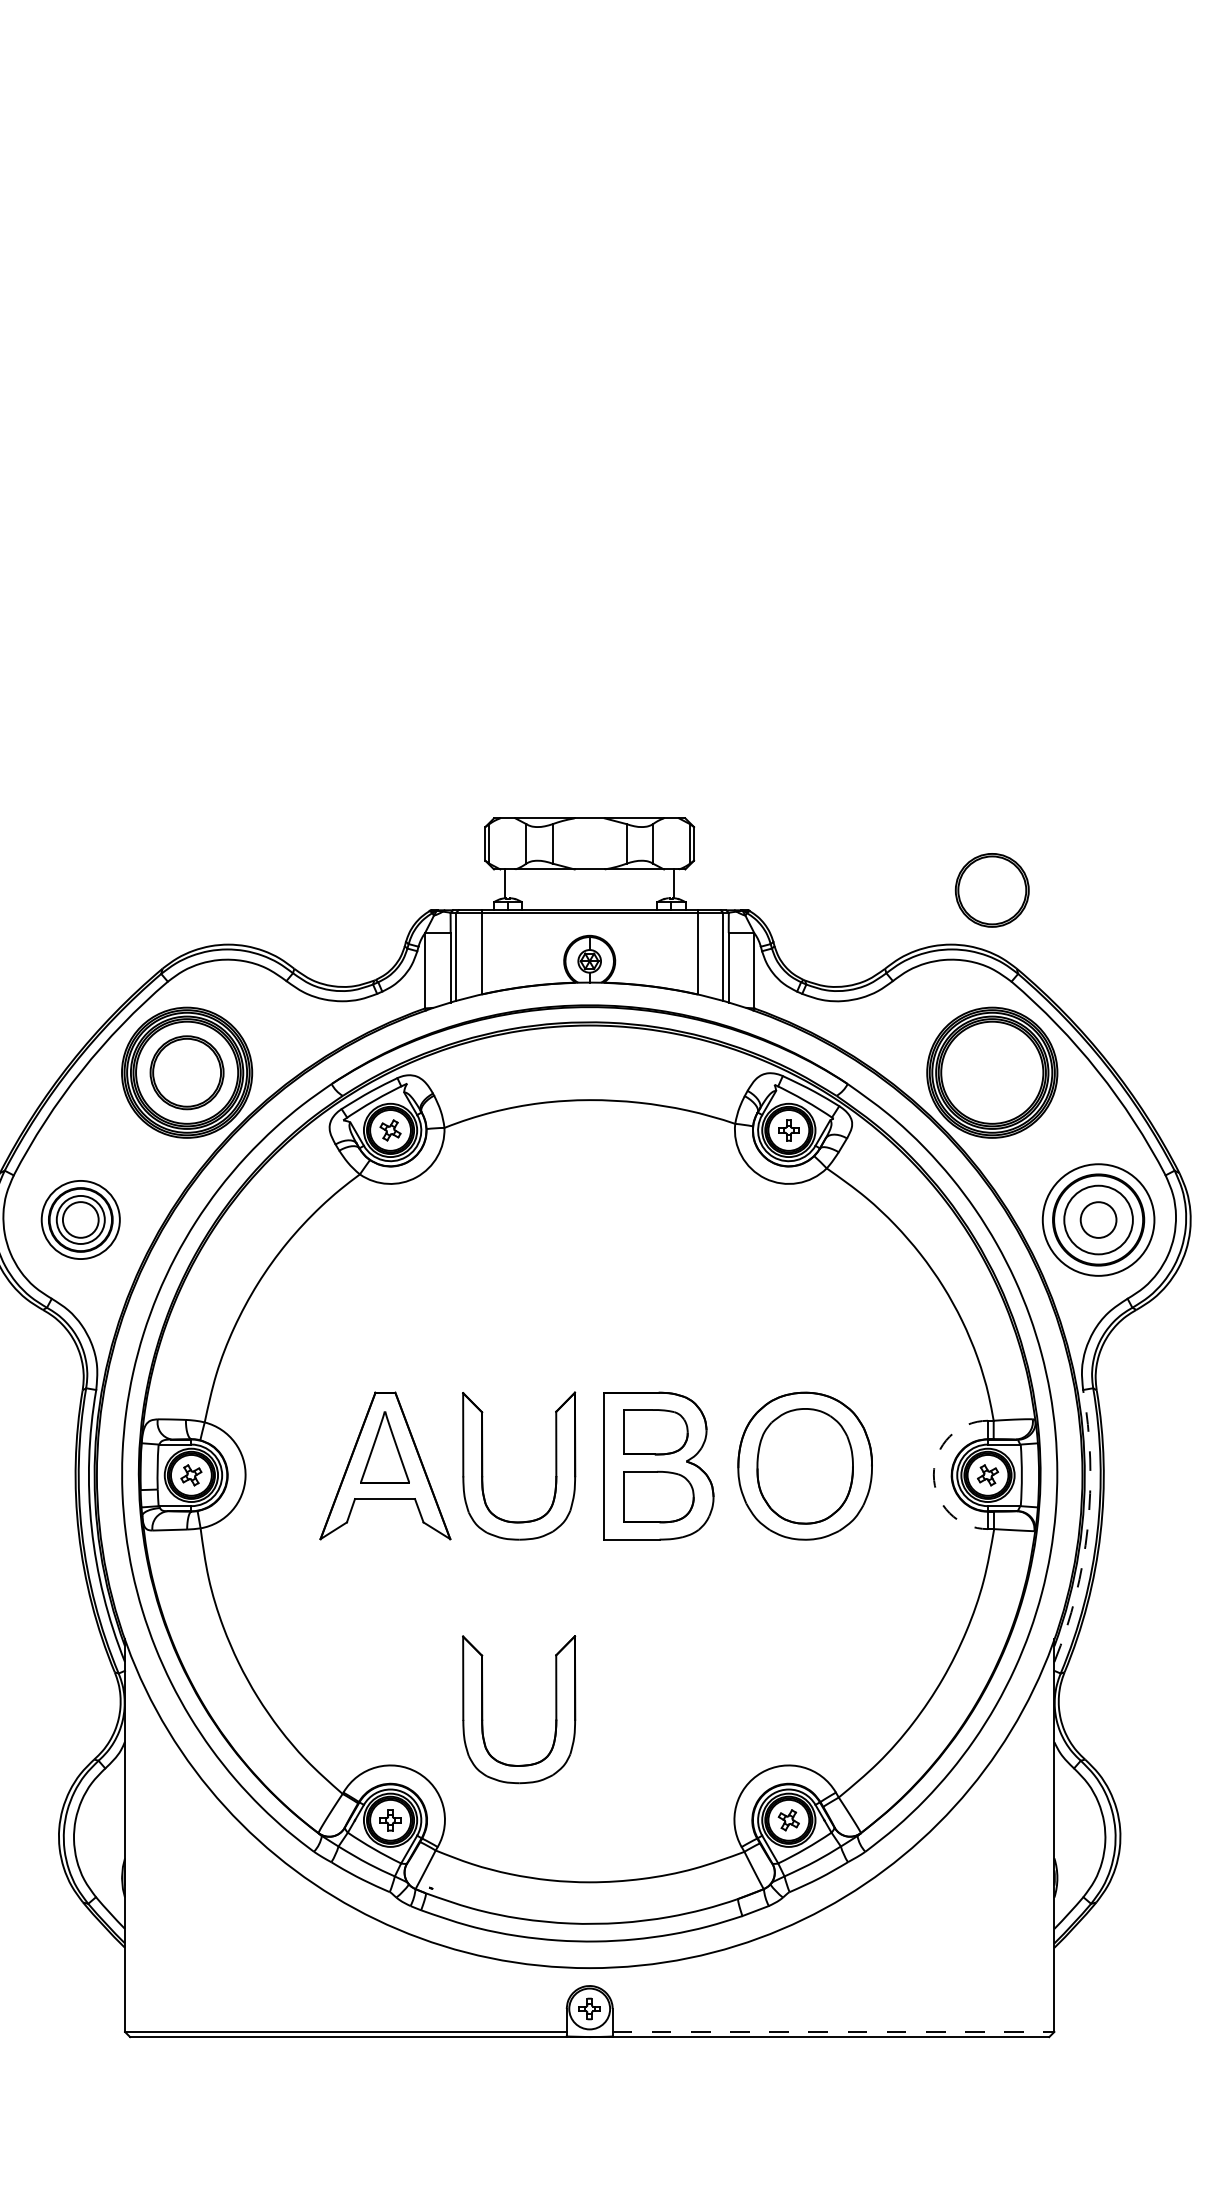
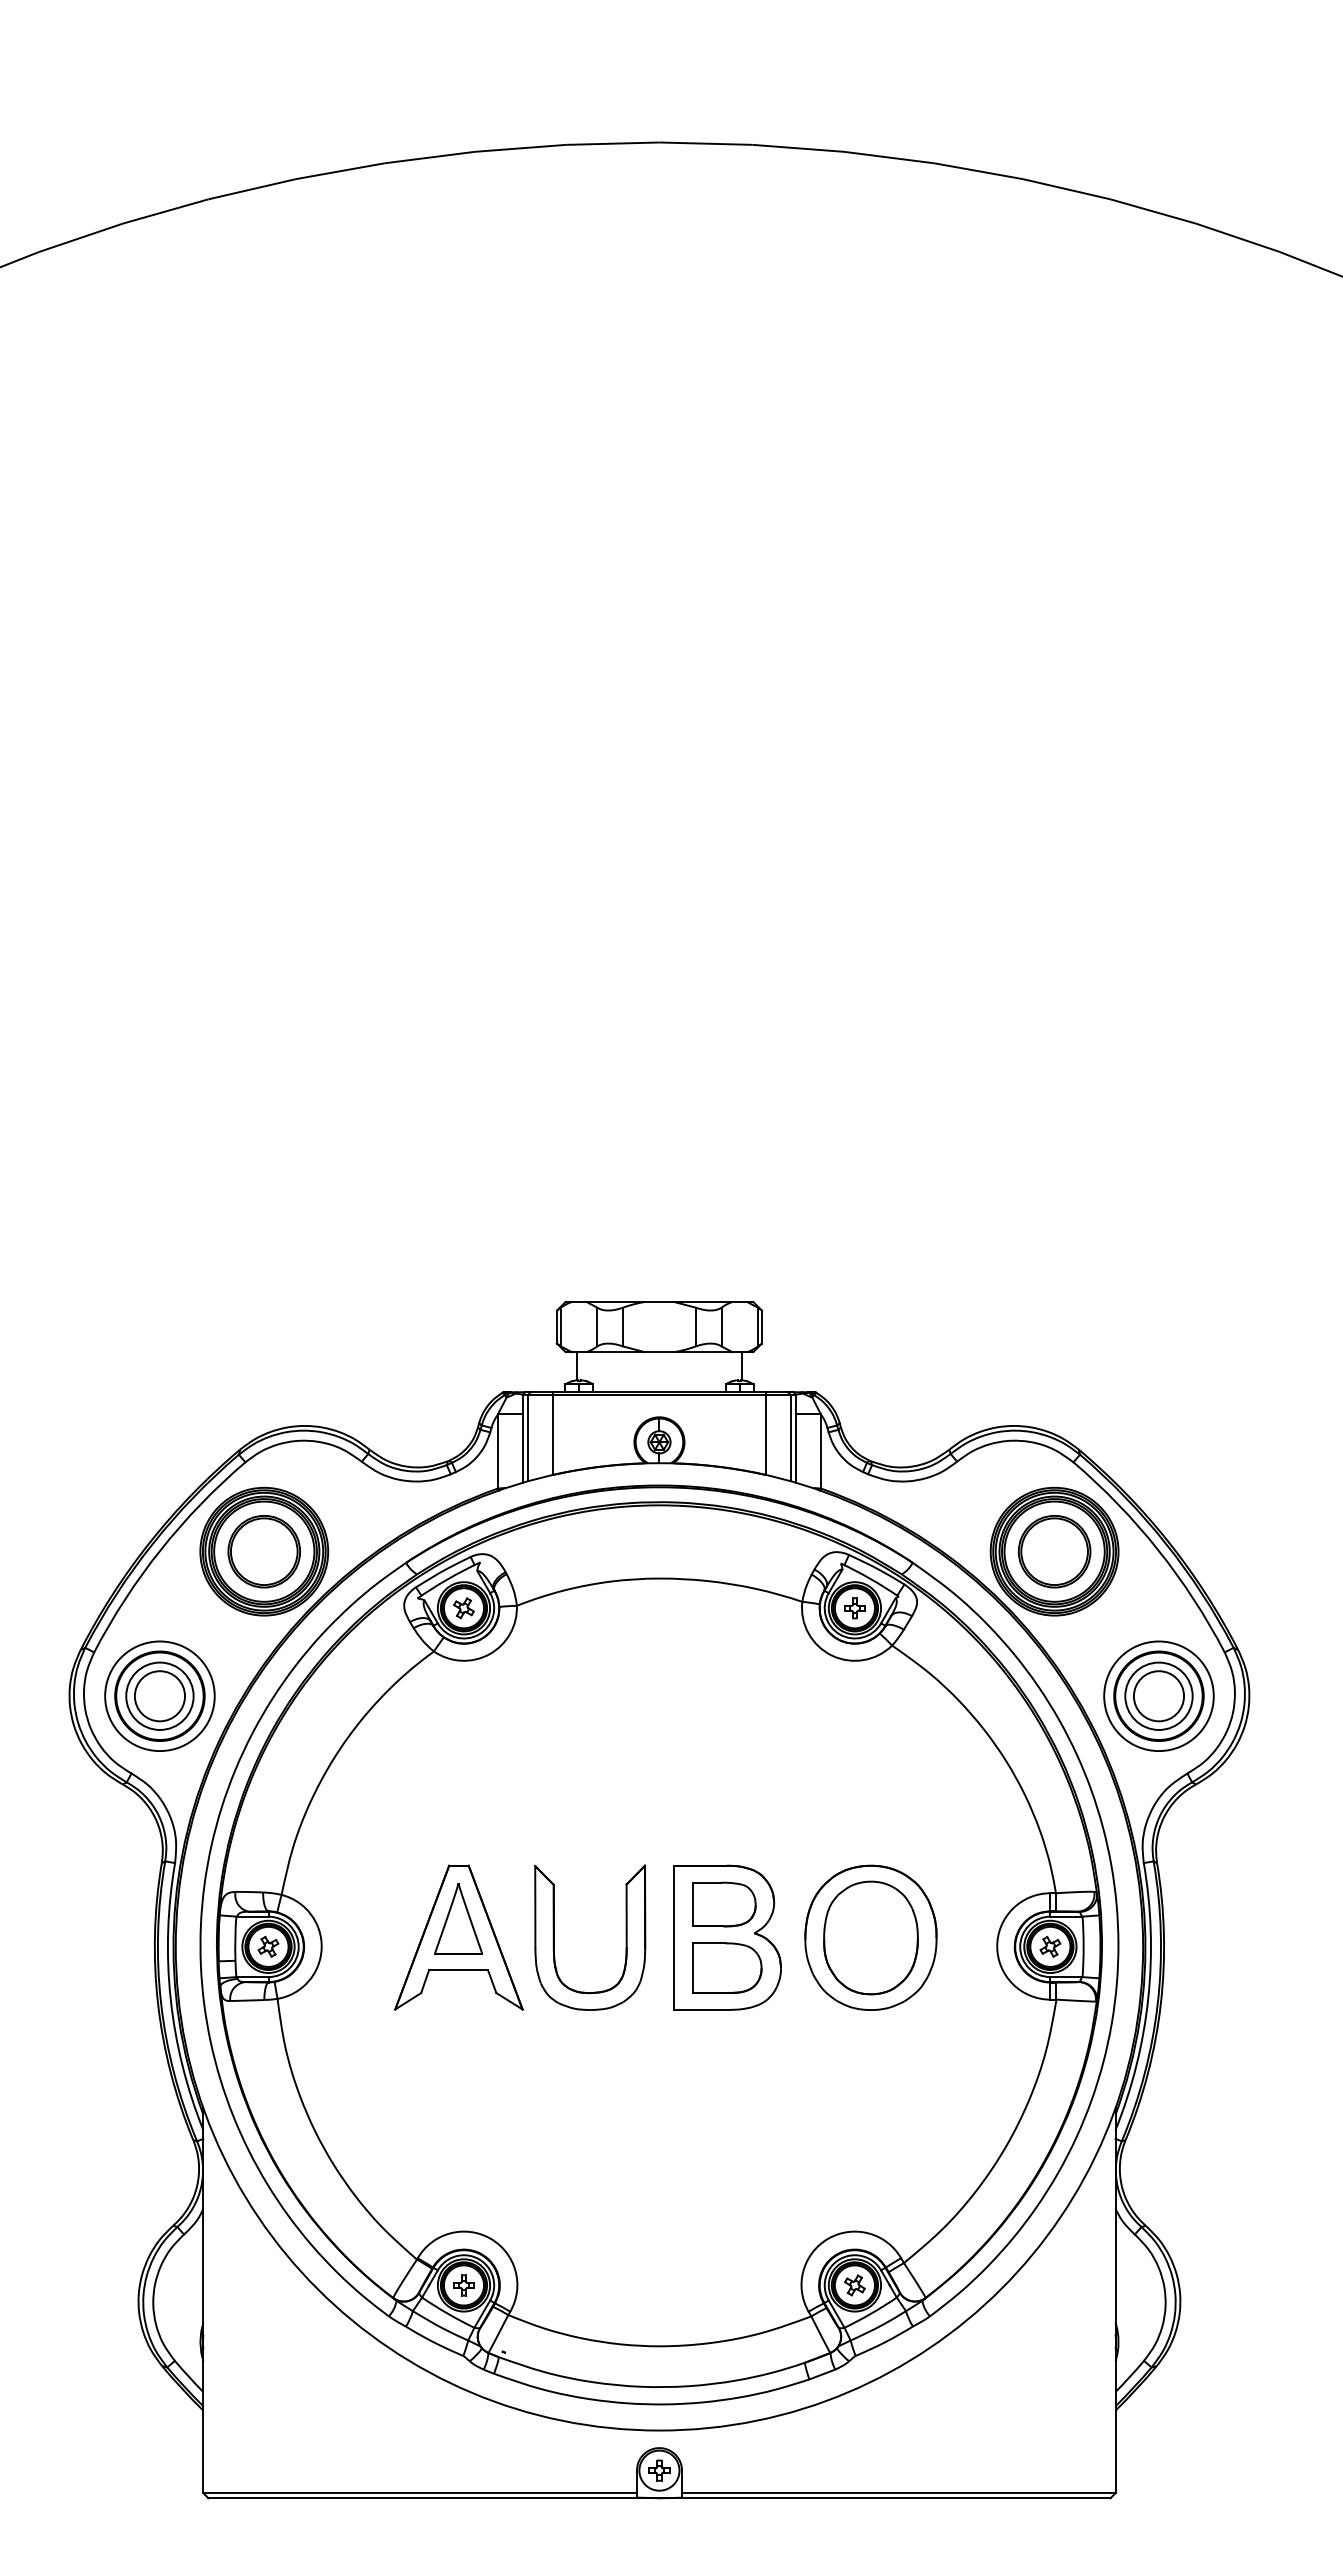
part: (992, 890) -> (1054, 1551), moved
part: (80, 1219) -> (159, 1695), size x1.43
circle: (1098, 1220) -> (1158, 1696), size x1.43
arc: (934, 1474) -> (997, 1946), dashed -> solid
arc: (1087, 1527) -> (1148, 1998), dashed -> solid
part: (555, 1709) -> (625, 2176), removed
line: (833, 2032) -> (898, 2493), dashed -> solid

